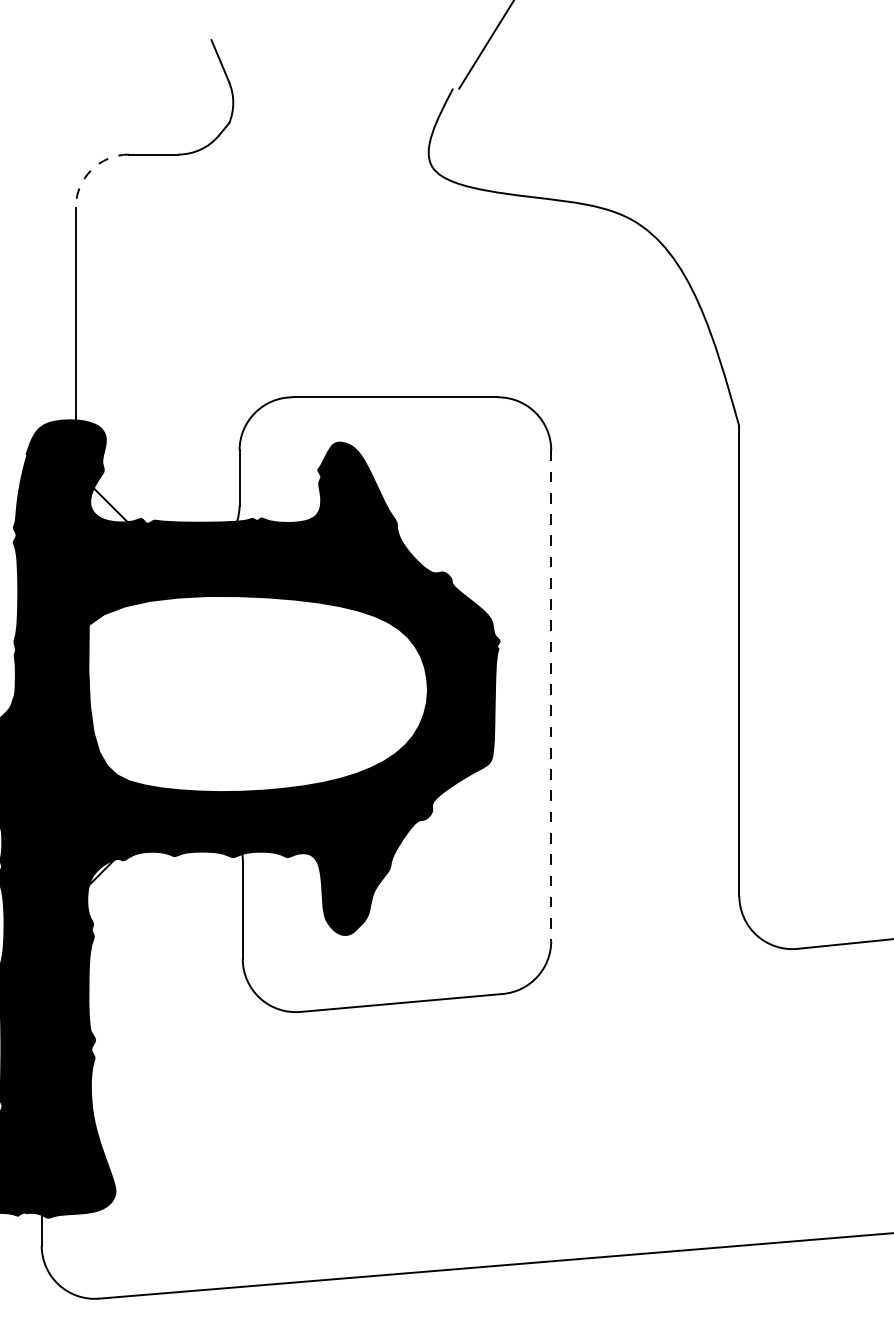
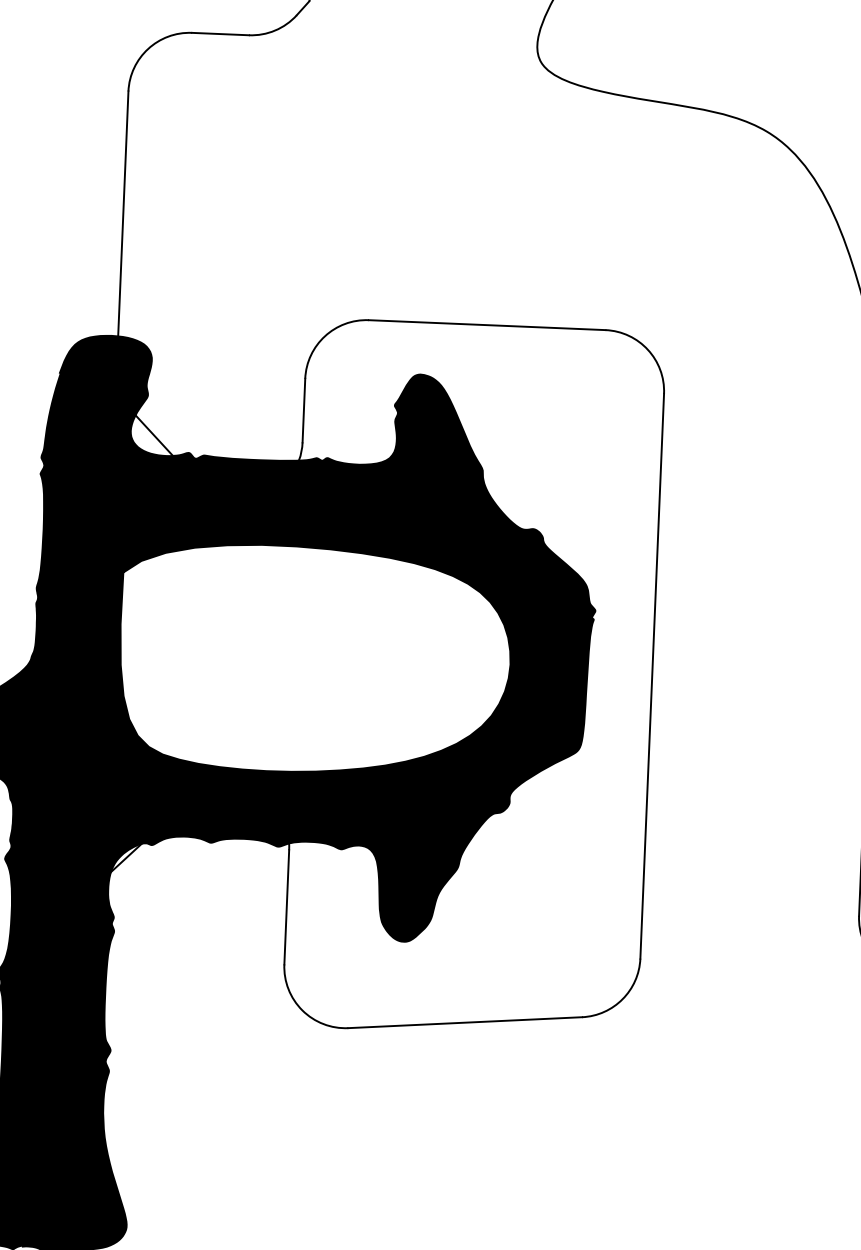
arc: (91, 170) -> (148, 49), dashed -> solid
line: (551, 696) -> (652, 677), dashed -> solid

